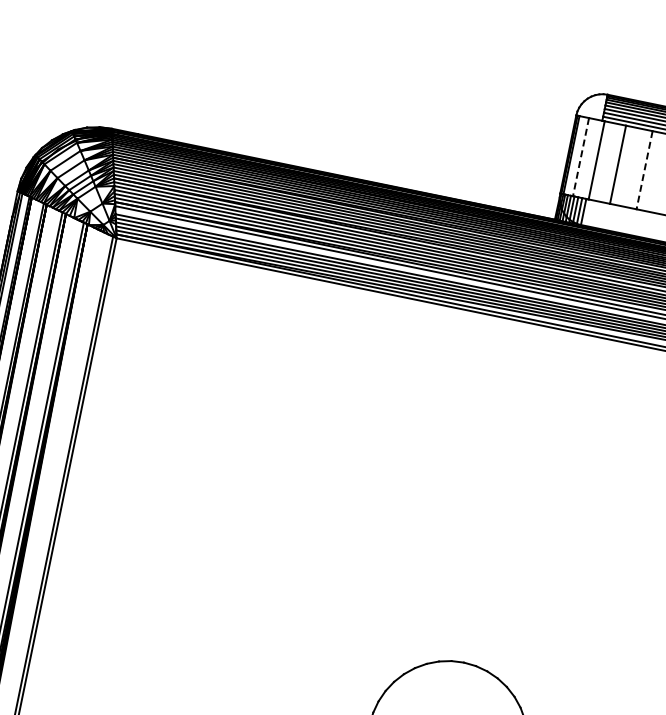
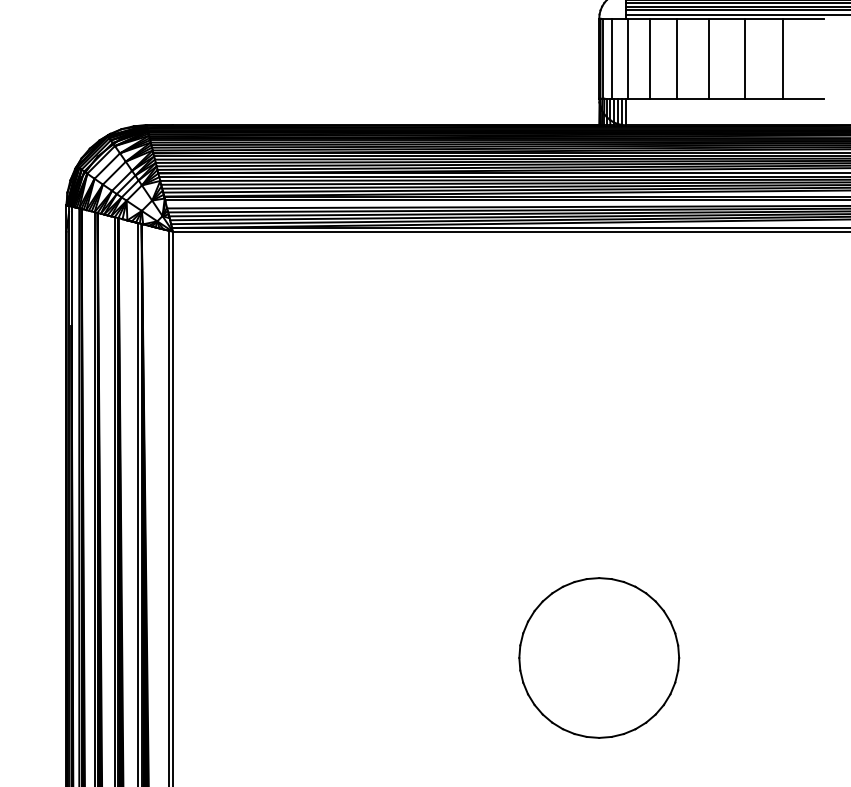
line: (581, 157) -> (612, 58), dashed -> solid
line: (644, 170) -> (677, 58), dashed -> solid

